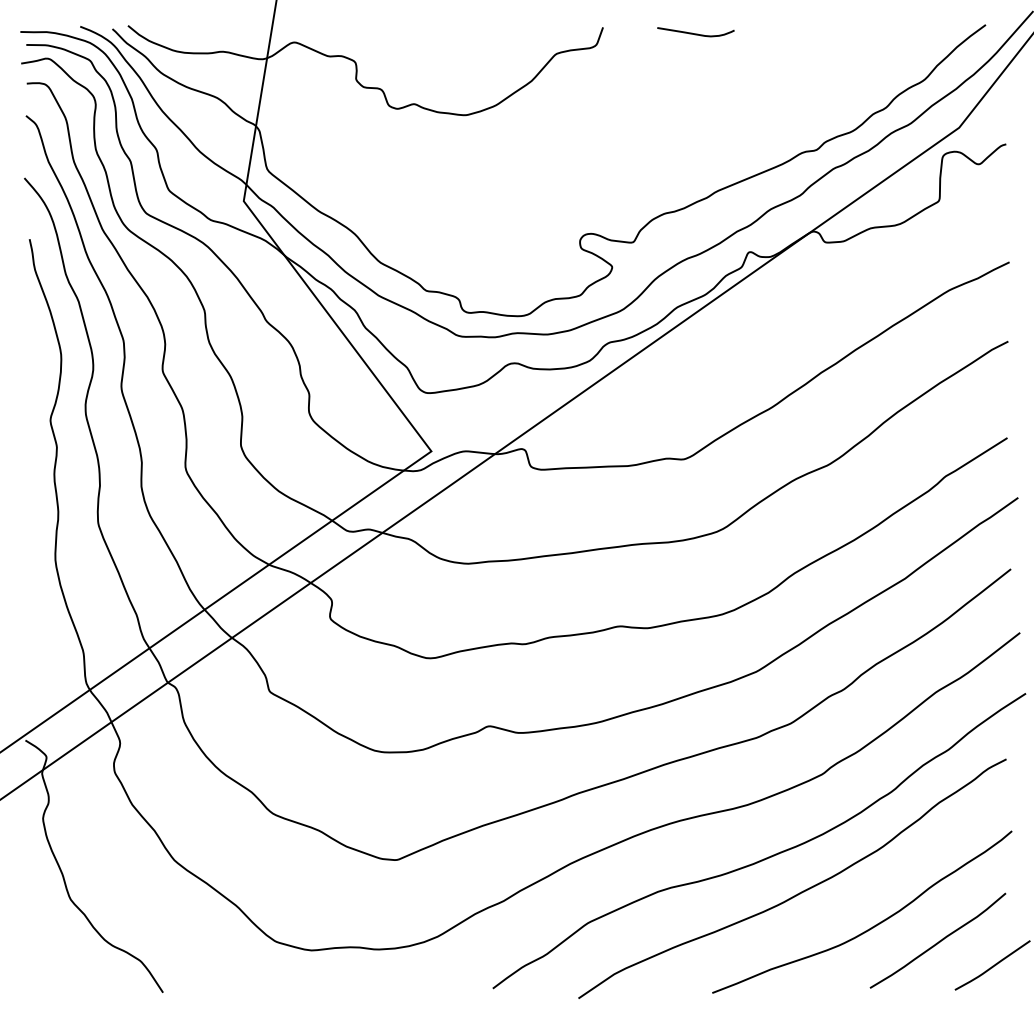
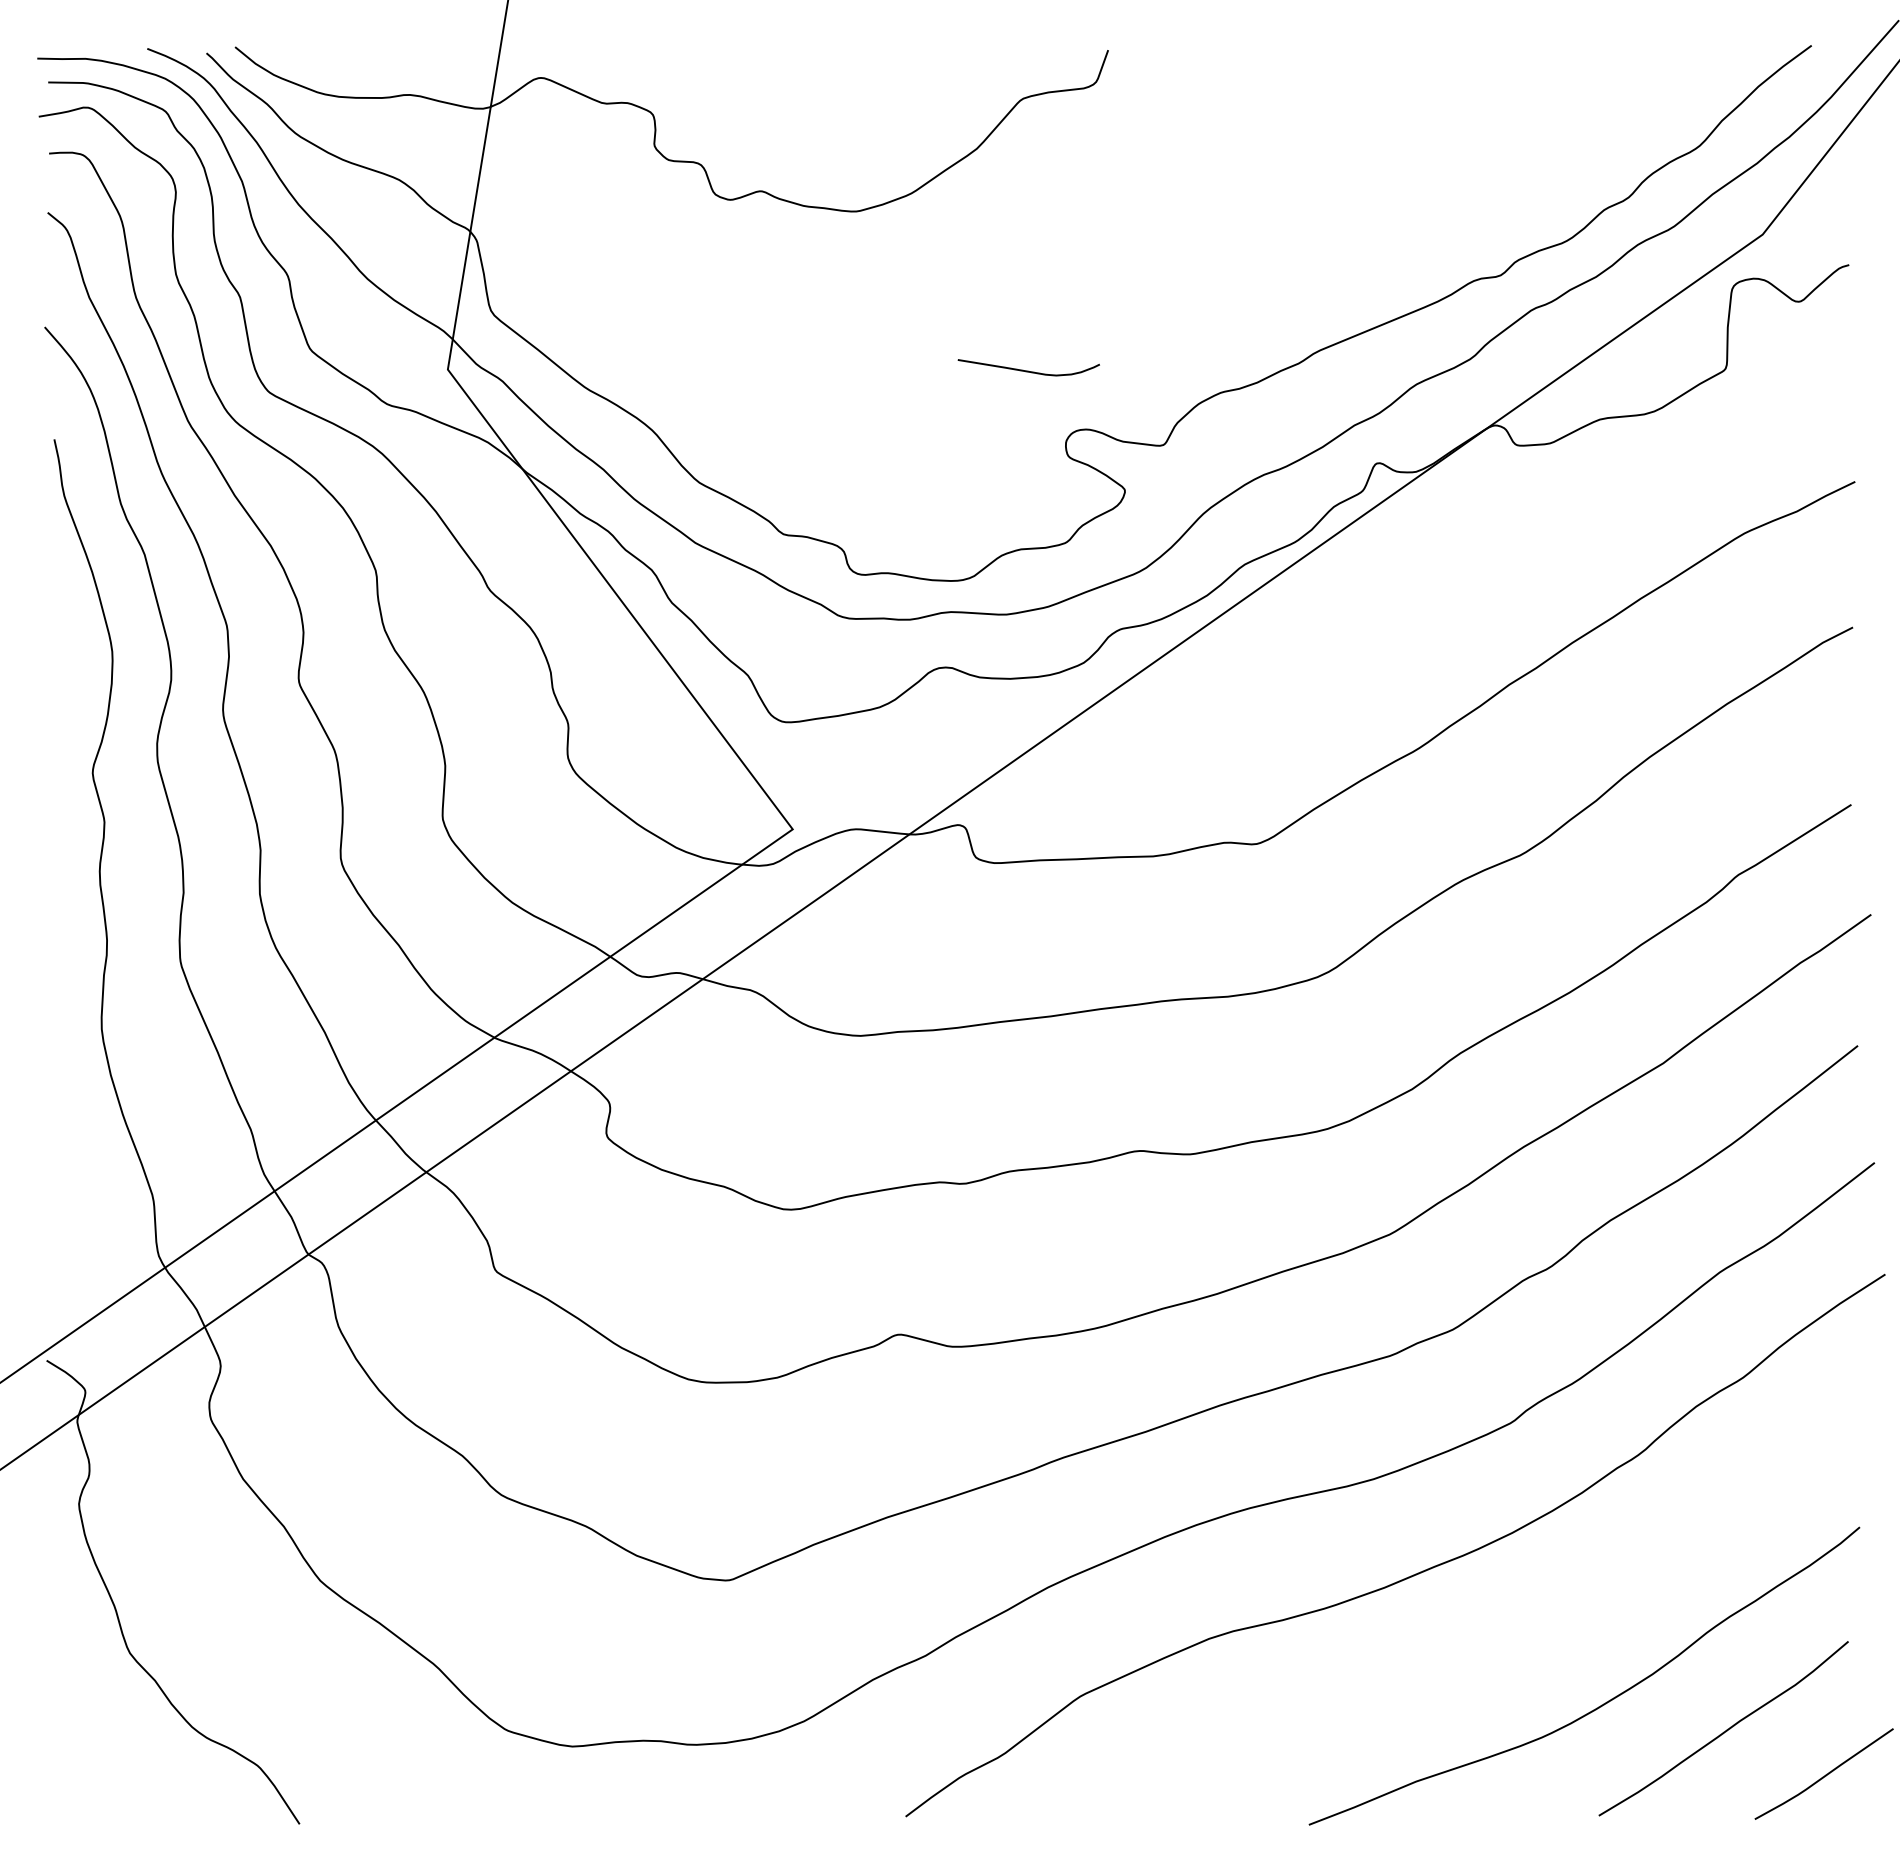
curve: (695, 33) -> (1028, 370), moved
curve: (799, 892) -> (1469, 1640), removed

